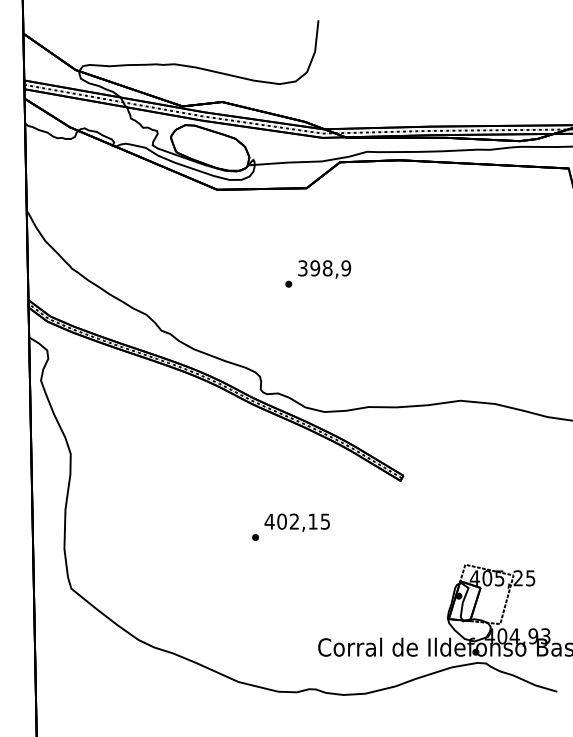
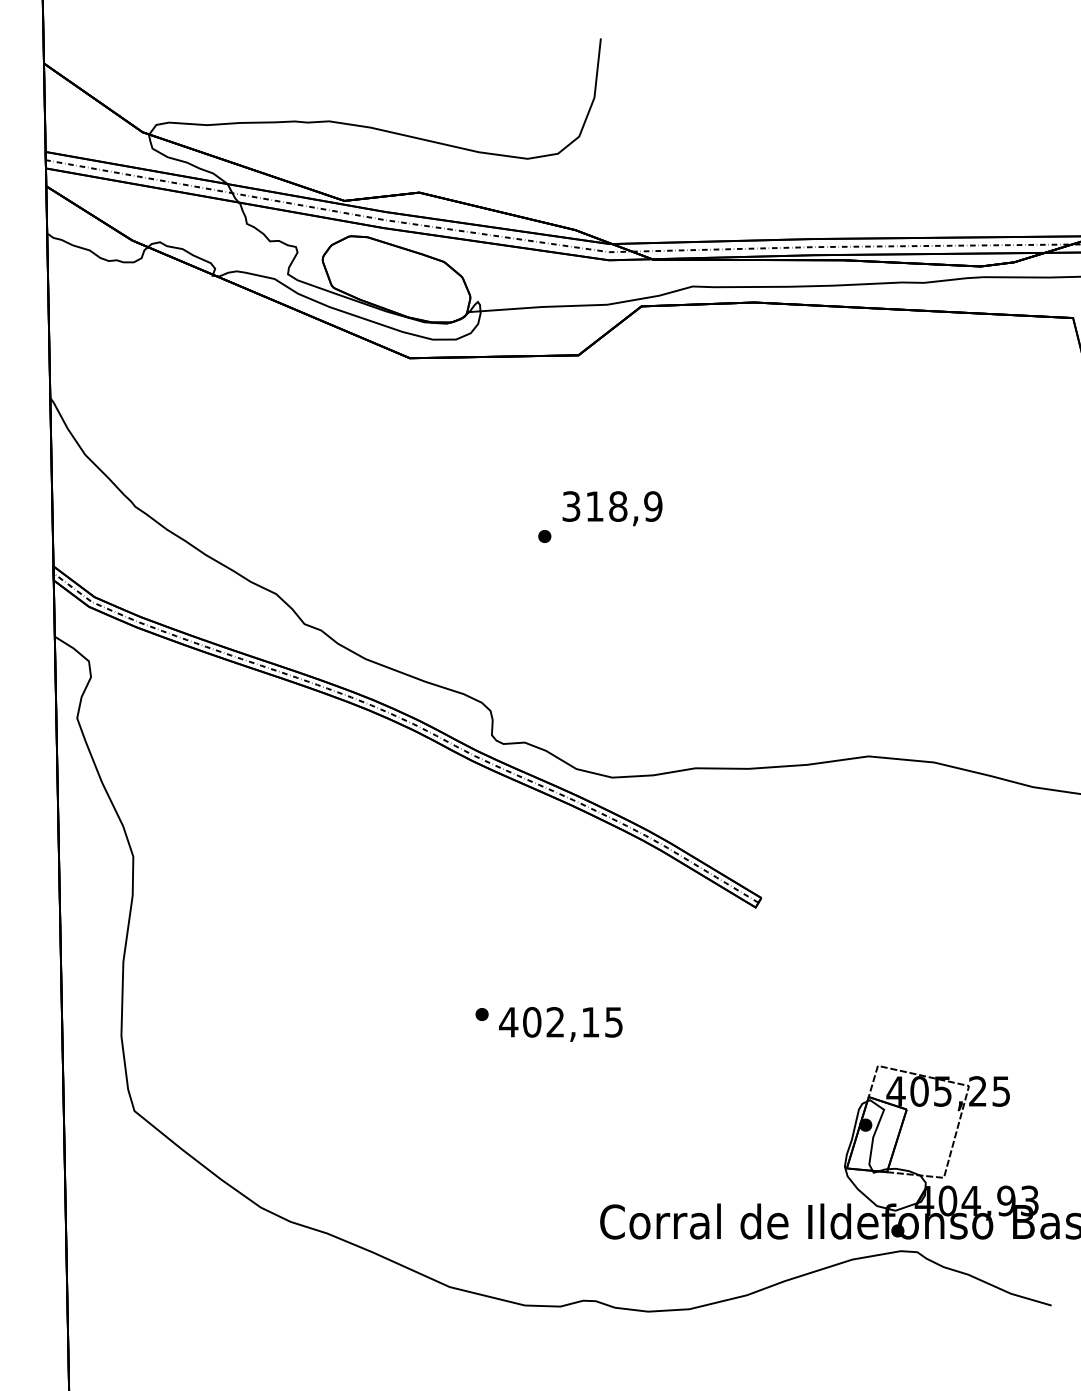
text: (315, 268) -> (595, 506), 398,9 -> 318,9
text: (296, 522) -> (559, 1023), moved

